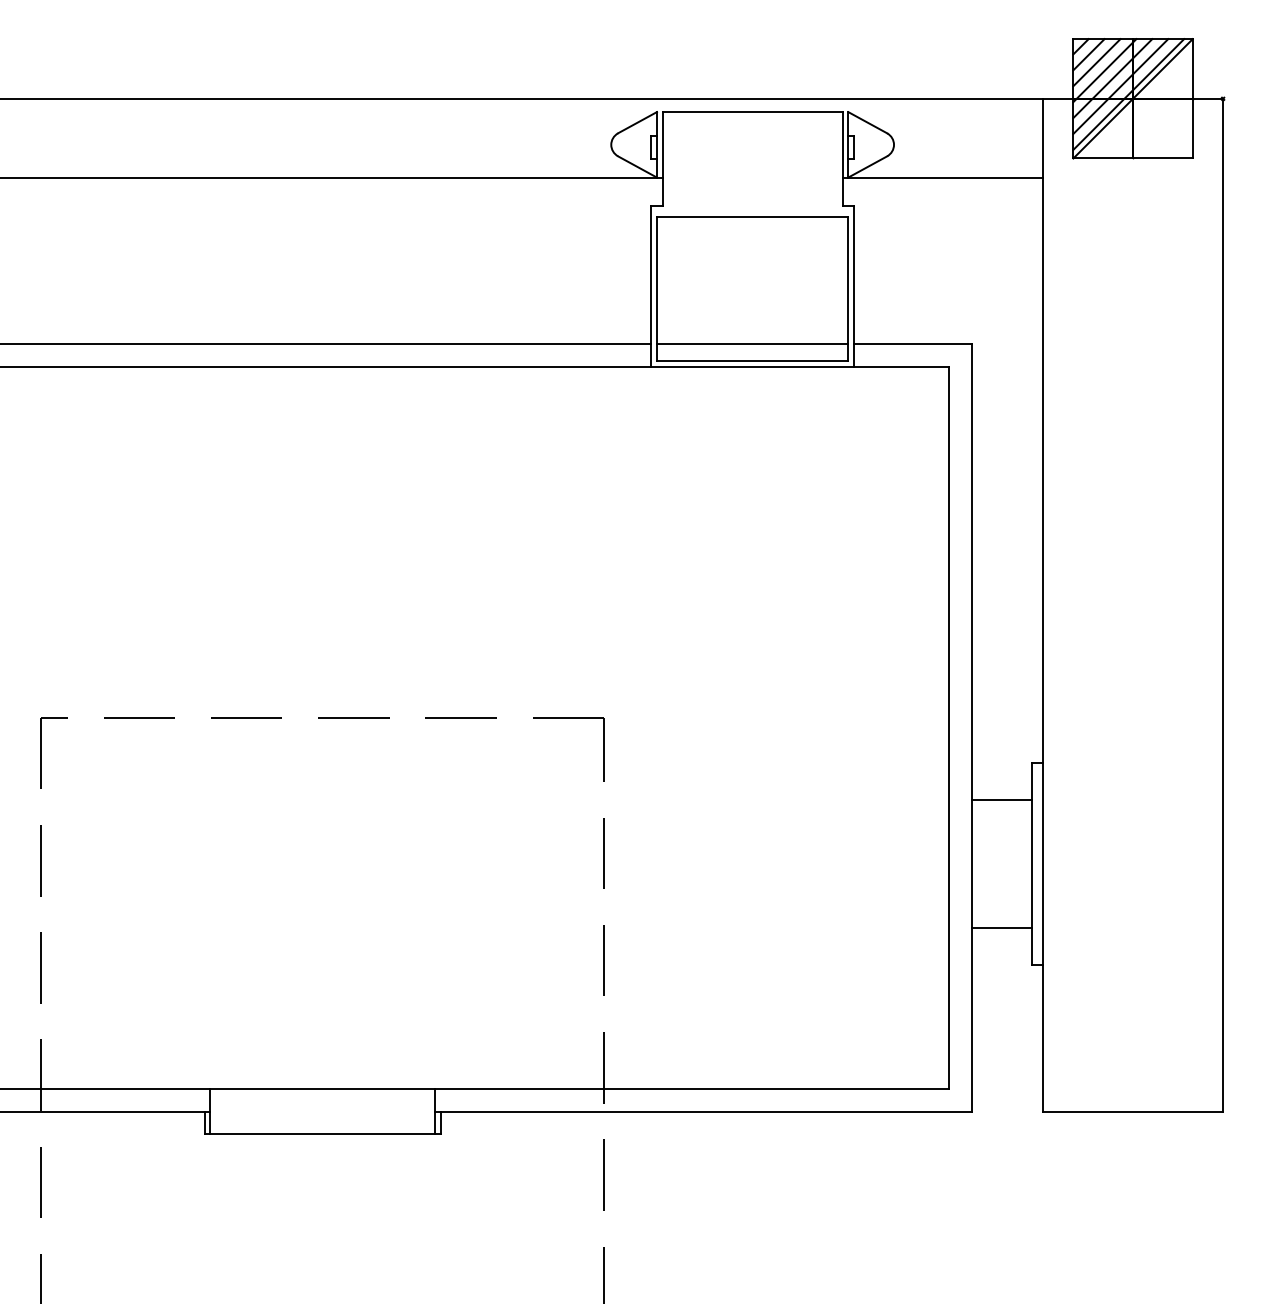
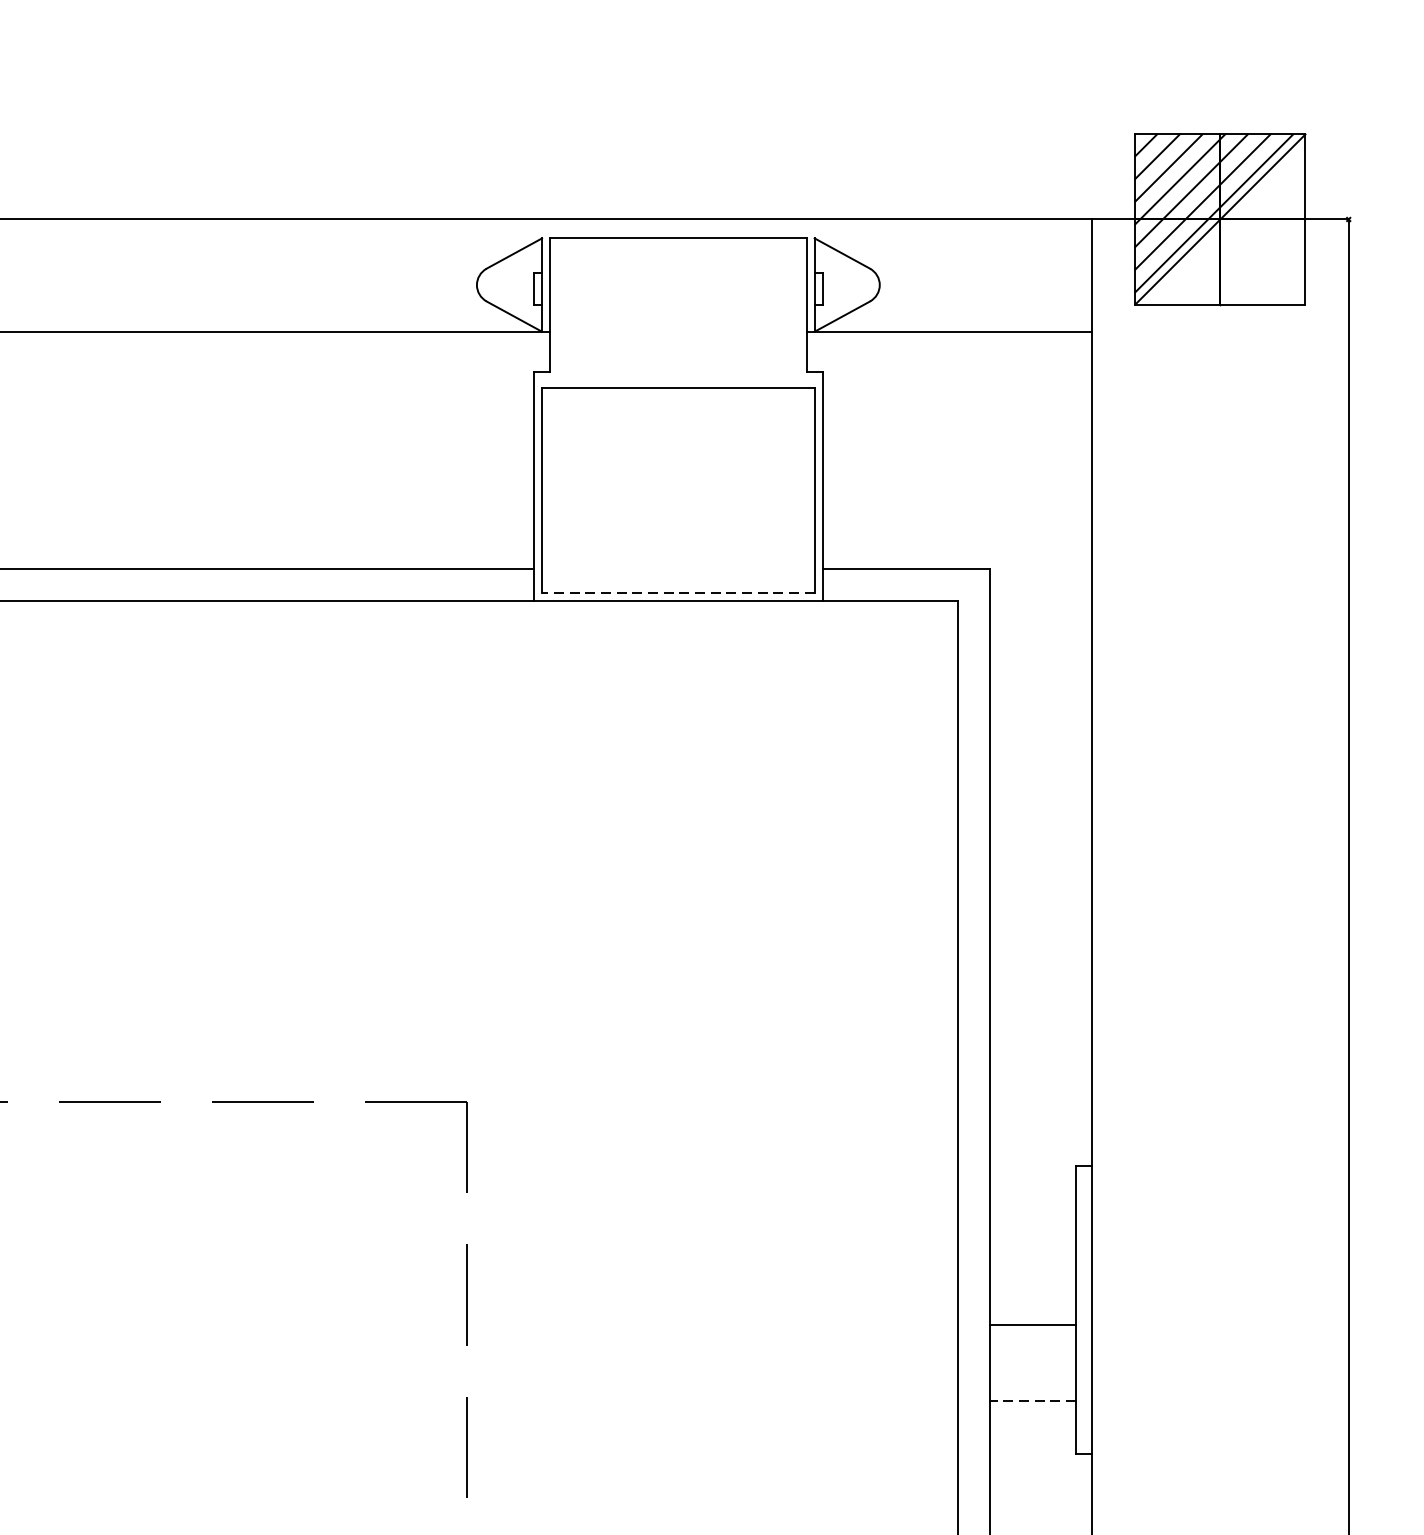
line: (752, 344) -> (678, 569), removed
line: (752, 361) -> (678, 593), solid -> dashed
line: (1001, 799) -> (1032, 1324), moved
line: (1001, 928) -> (1032, 1401), solid -> dashed

